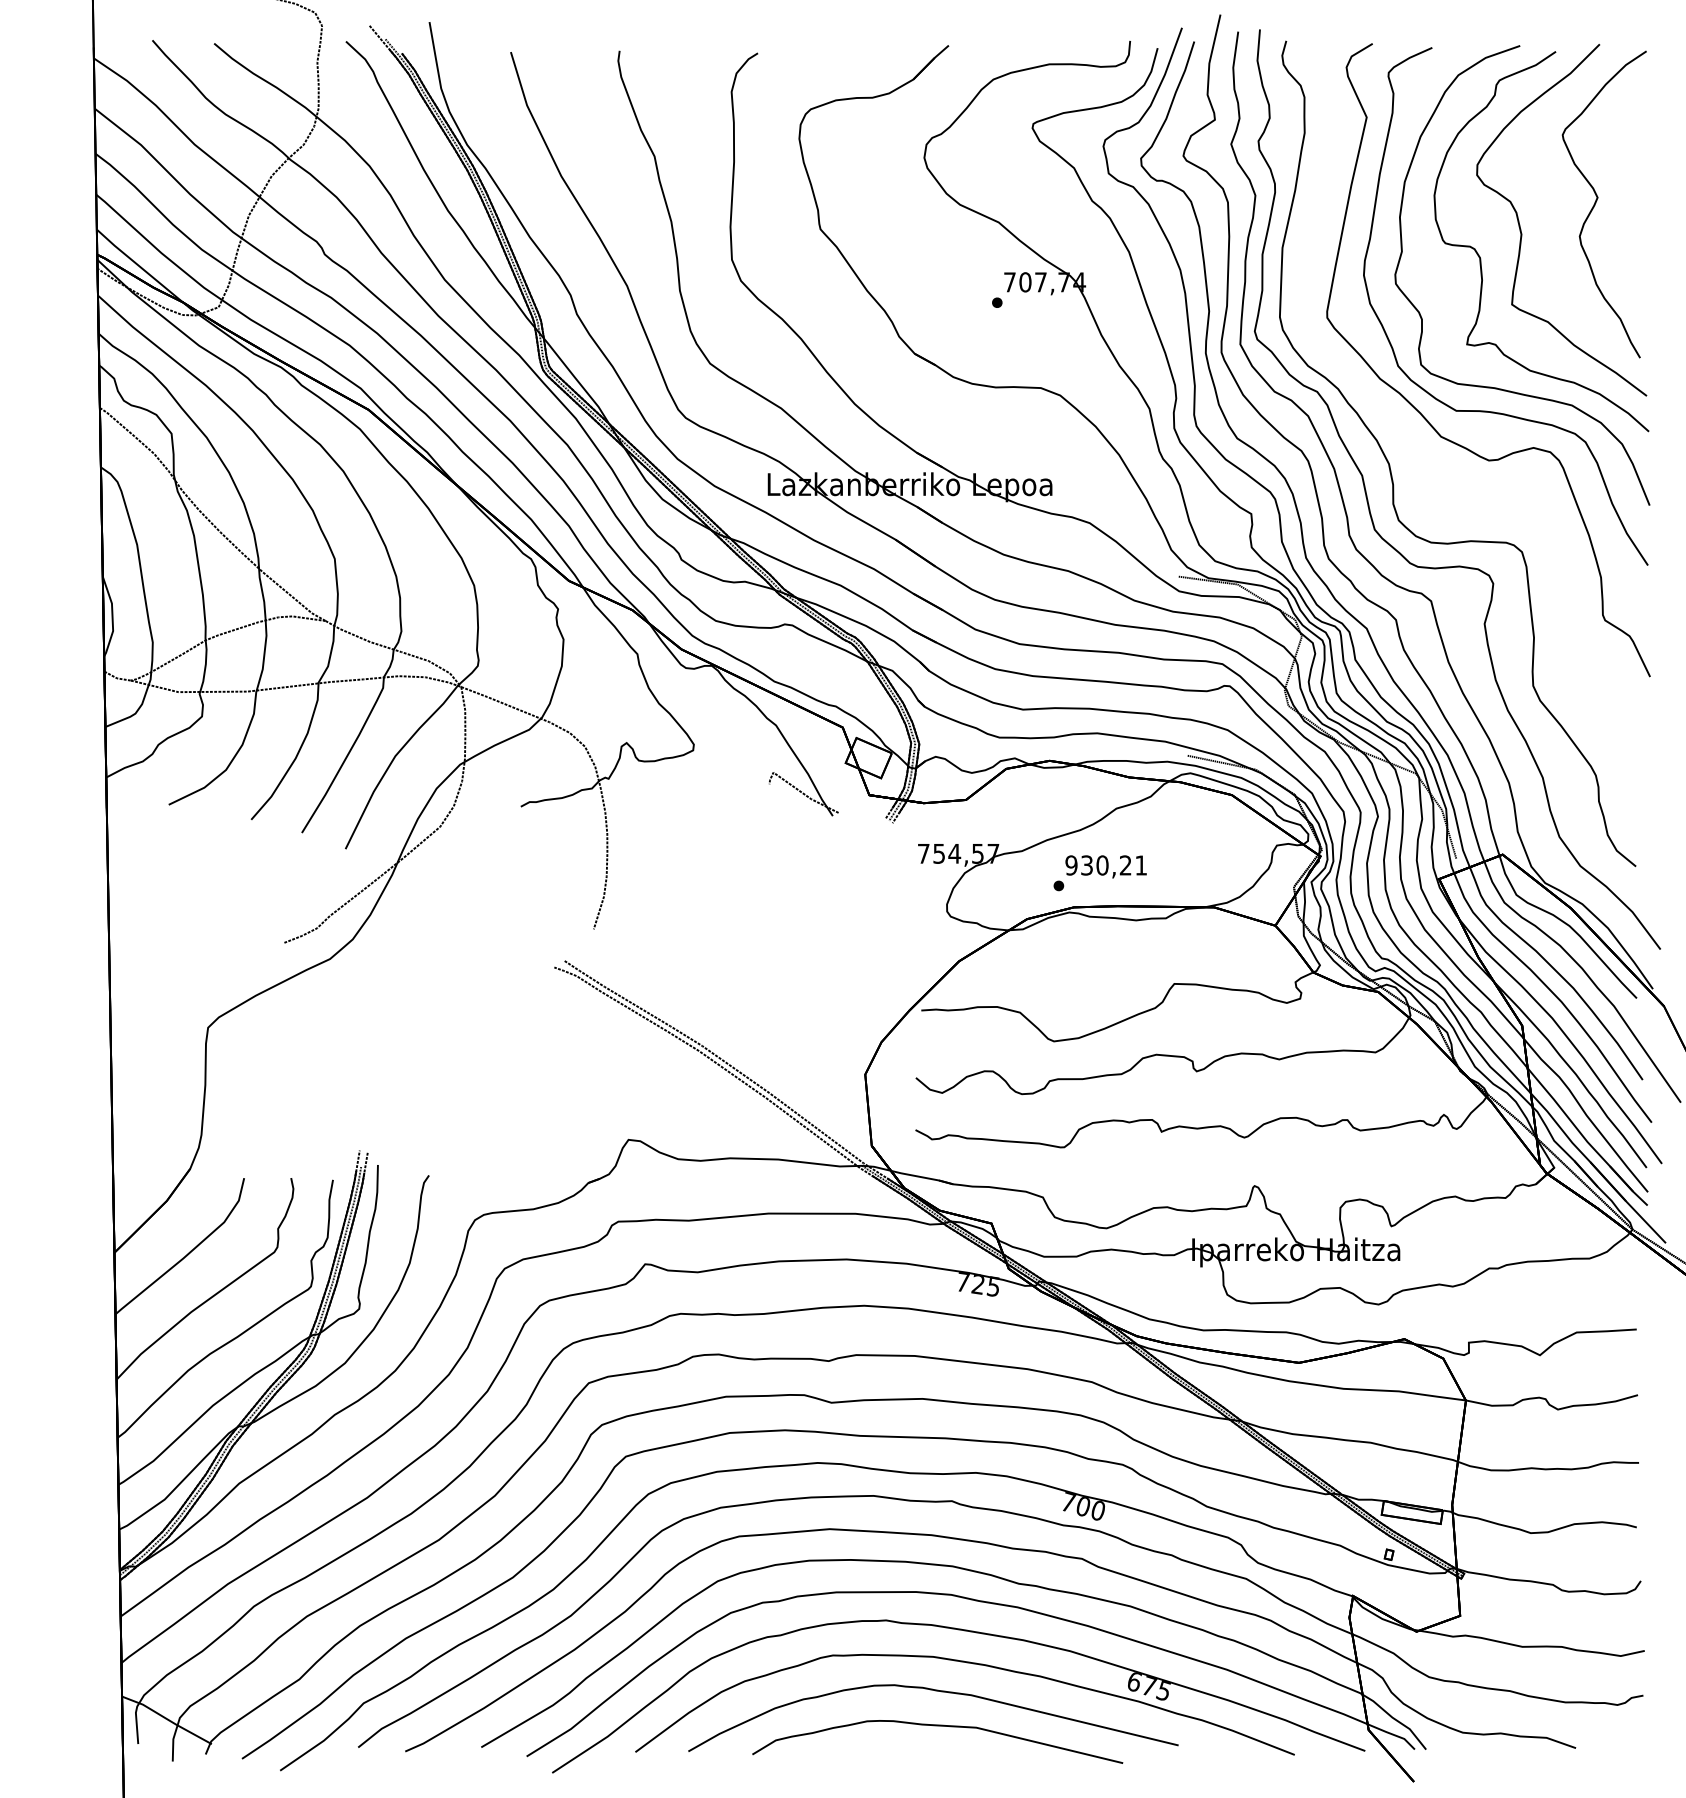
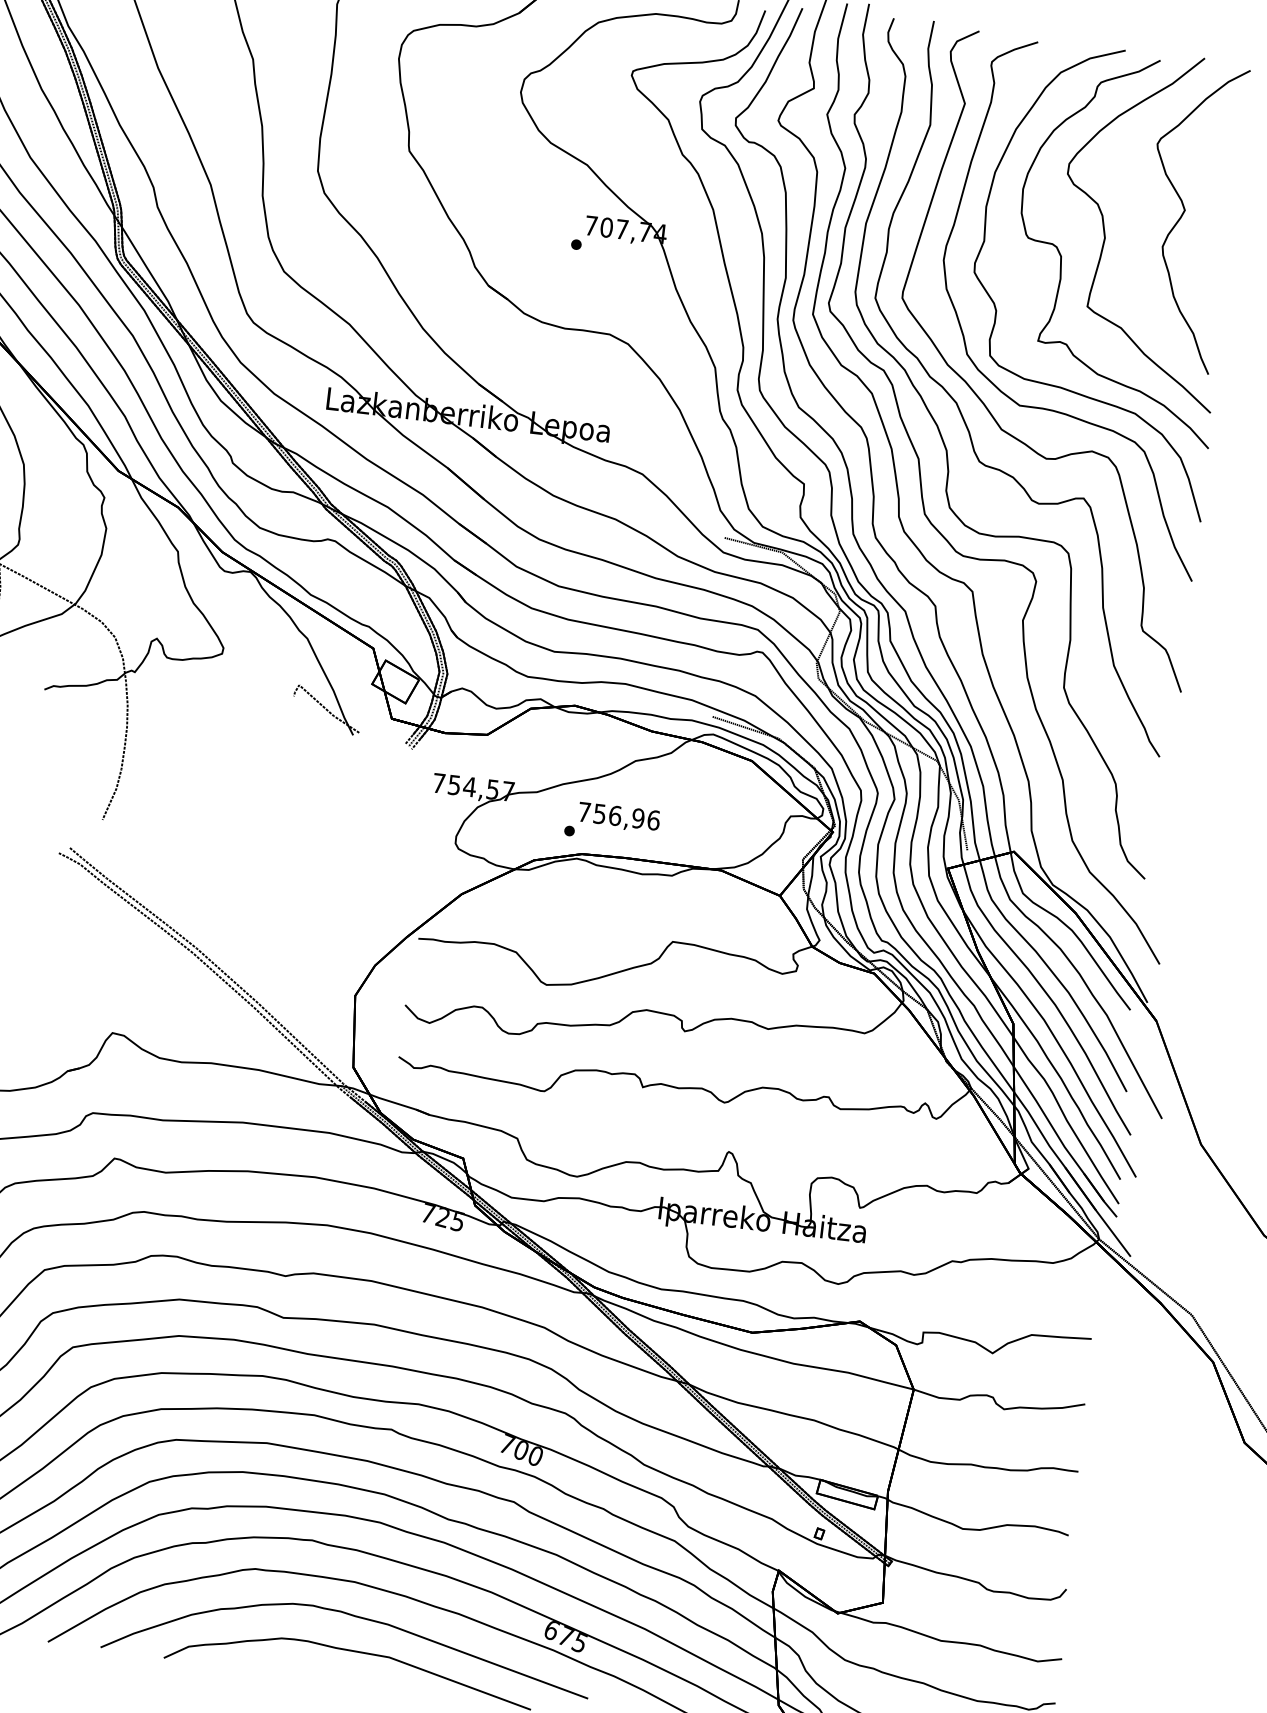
curve: (1401, 427) -> (963, 415), added
text: (1106, 865) -> (619, 816), 930,21 -> 756,96

